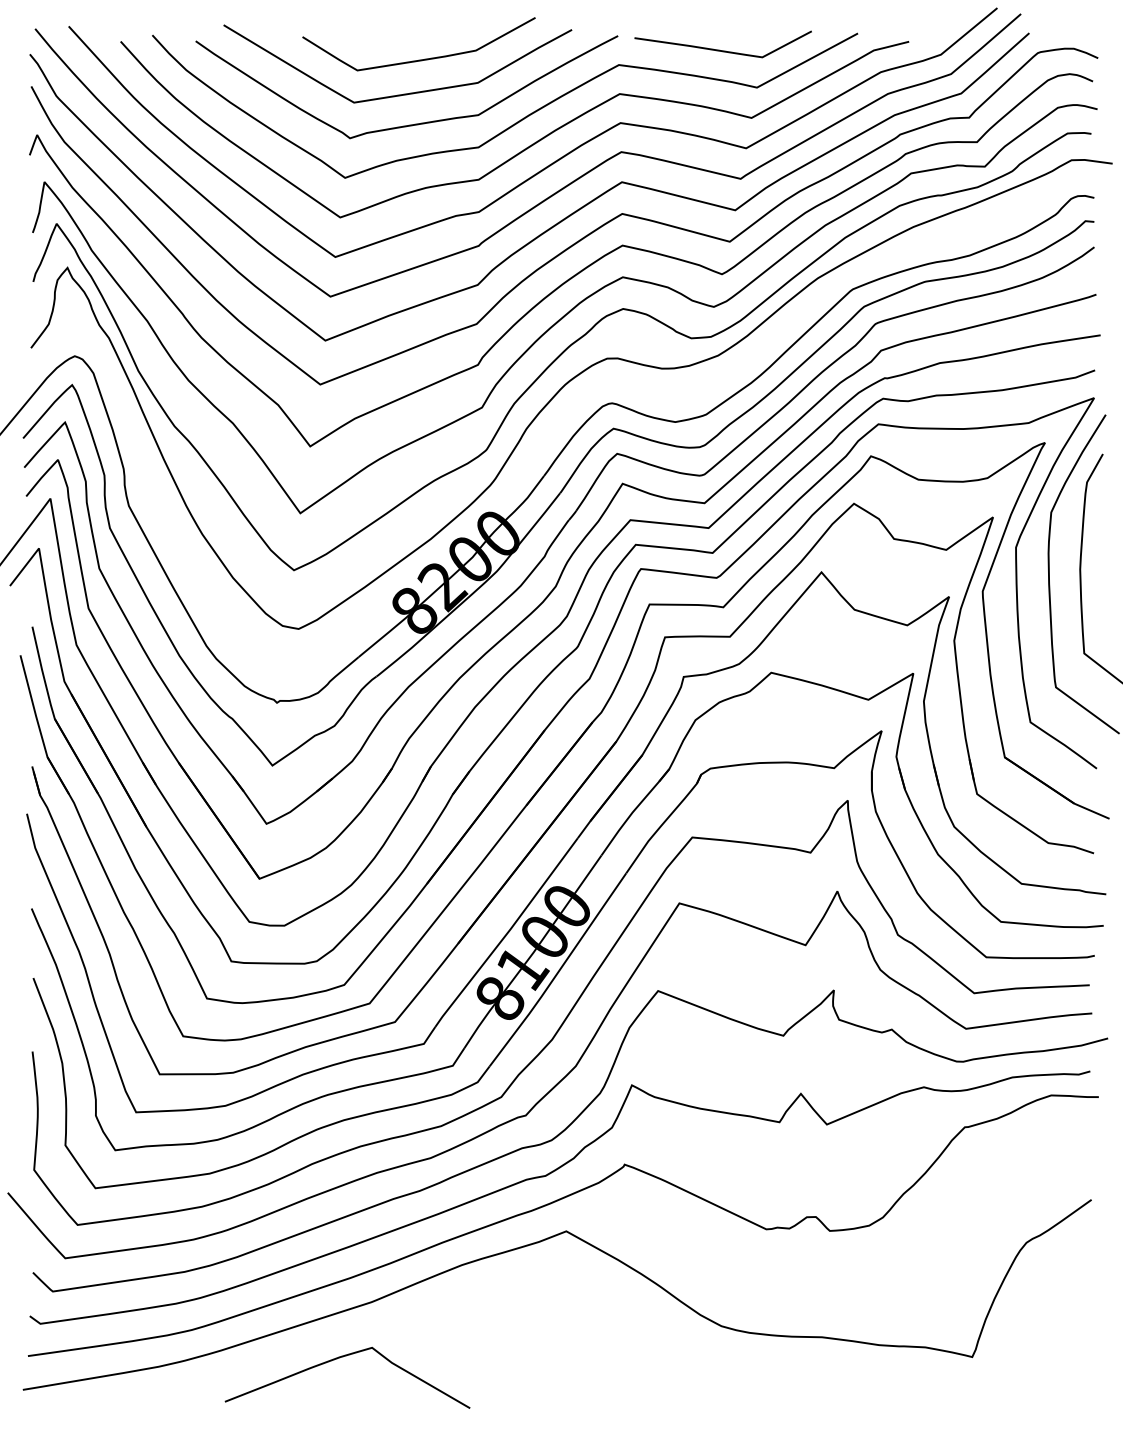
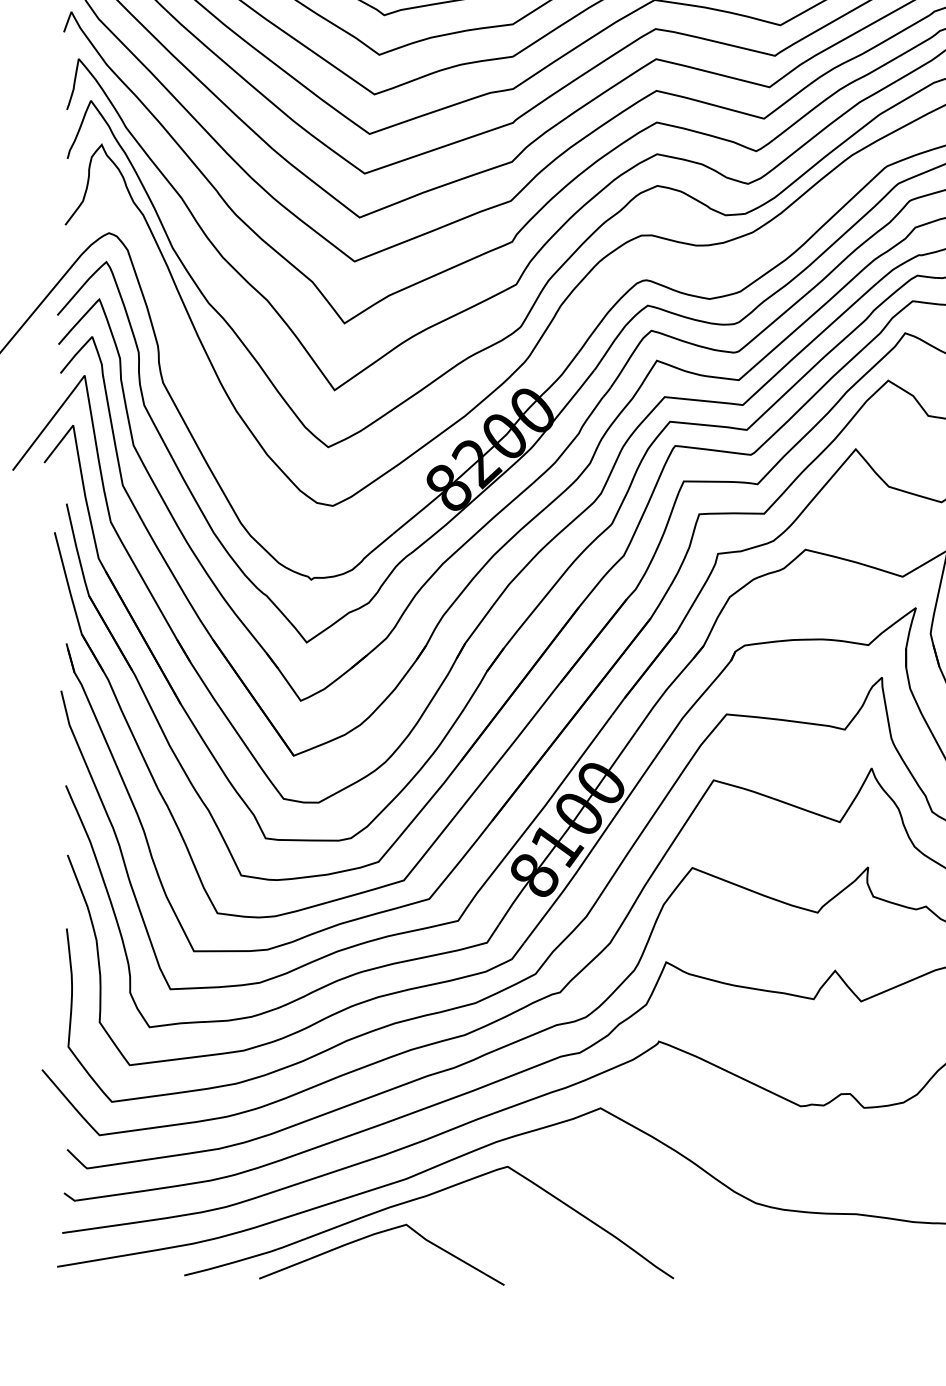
curve: (388, 1321) -> (422, 1198), added

